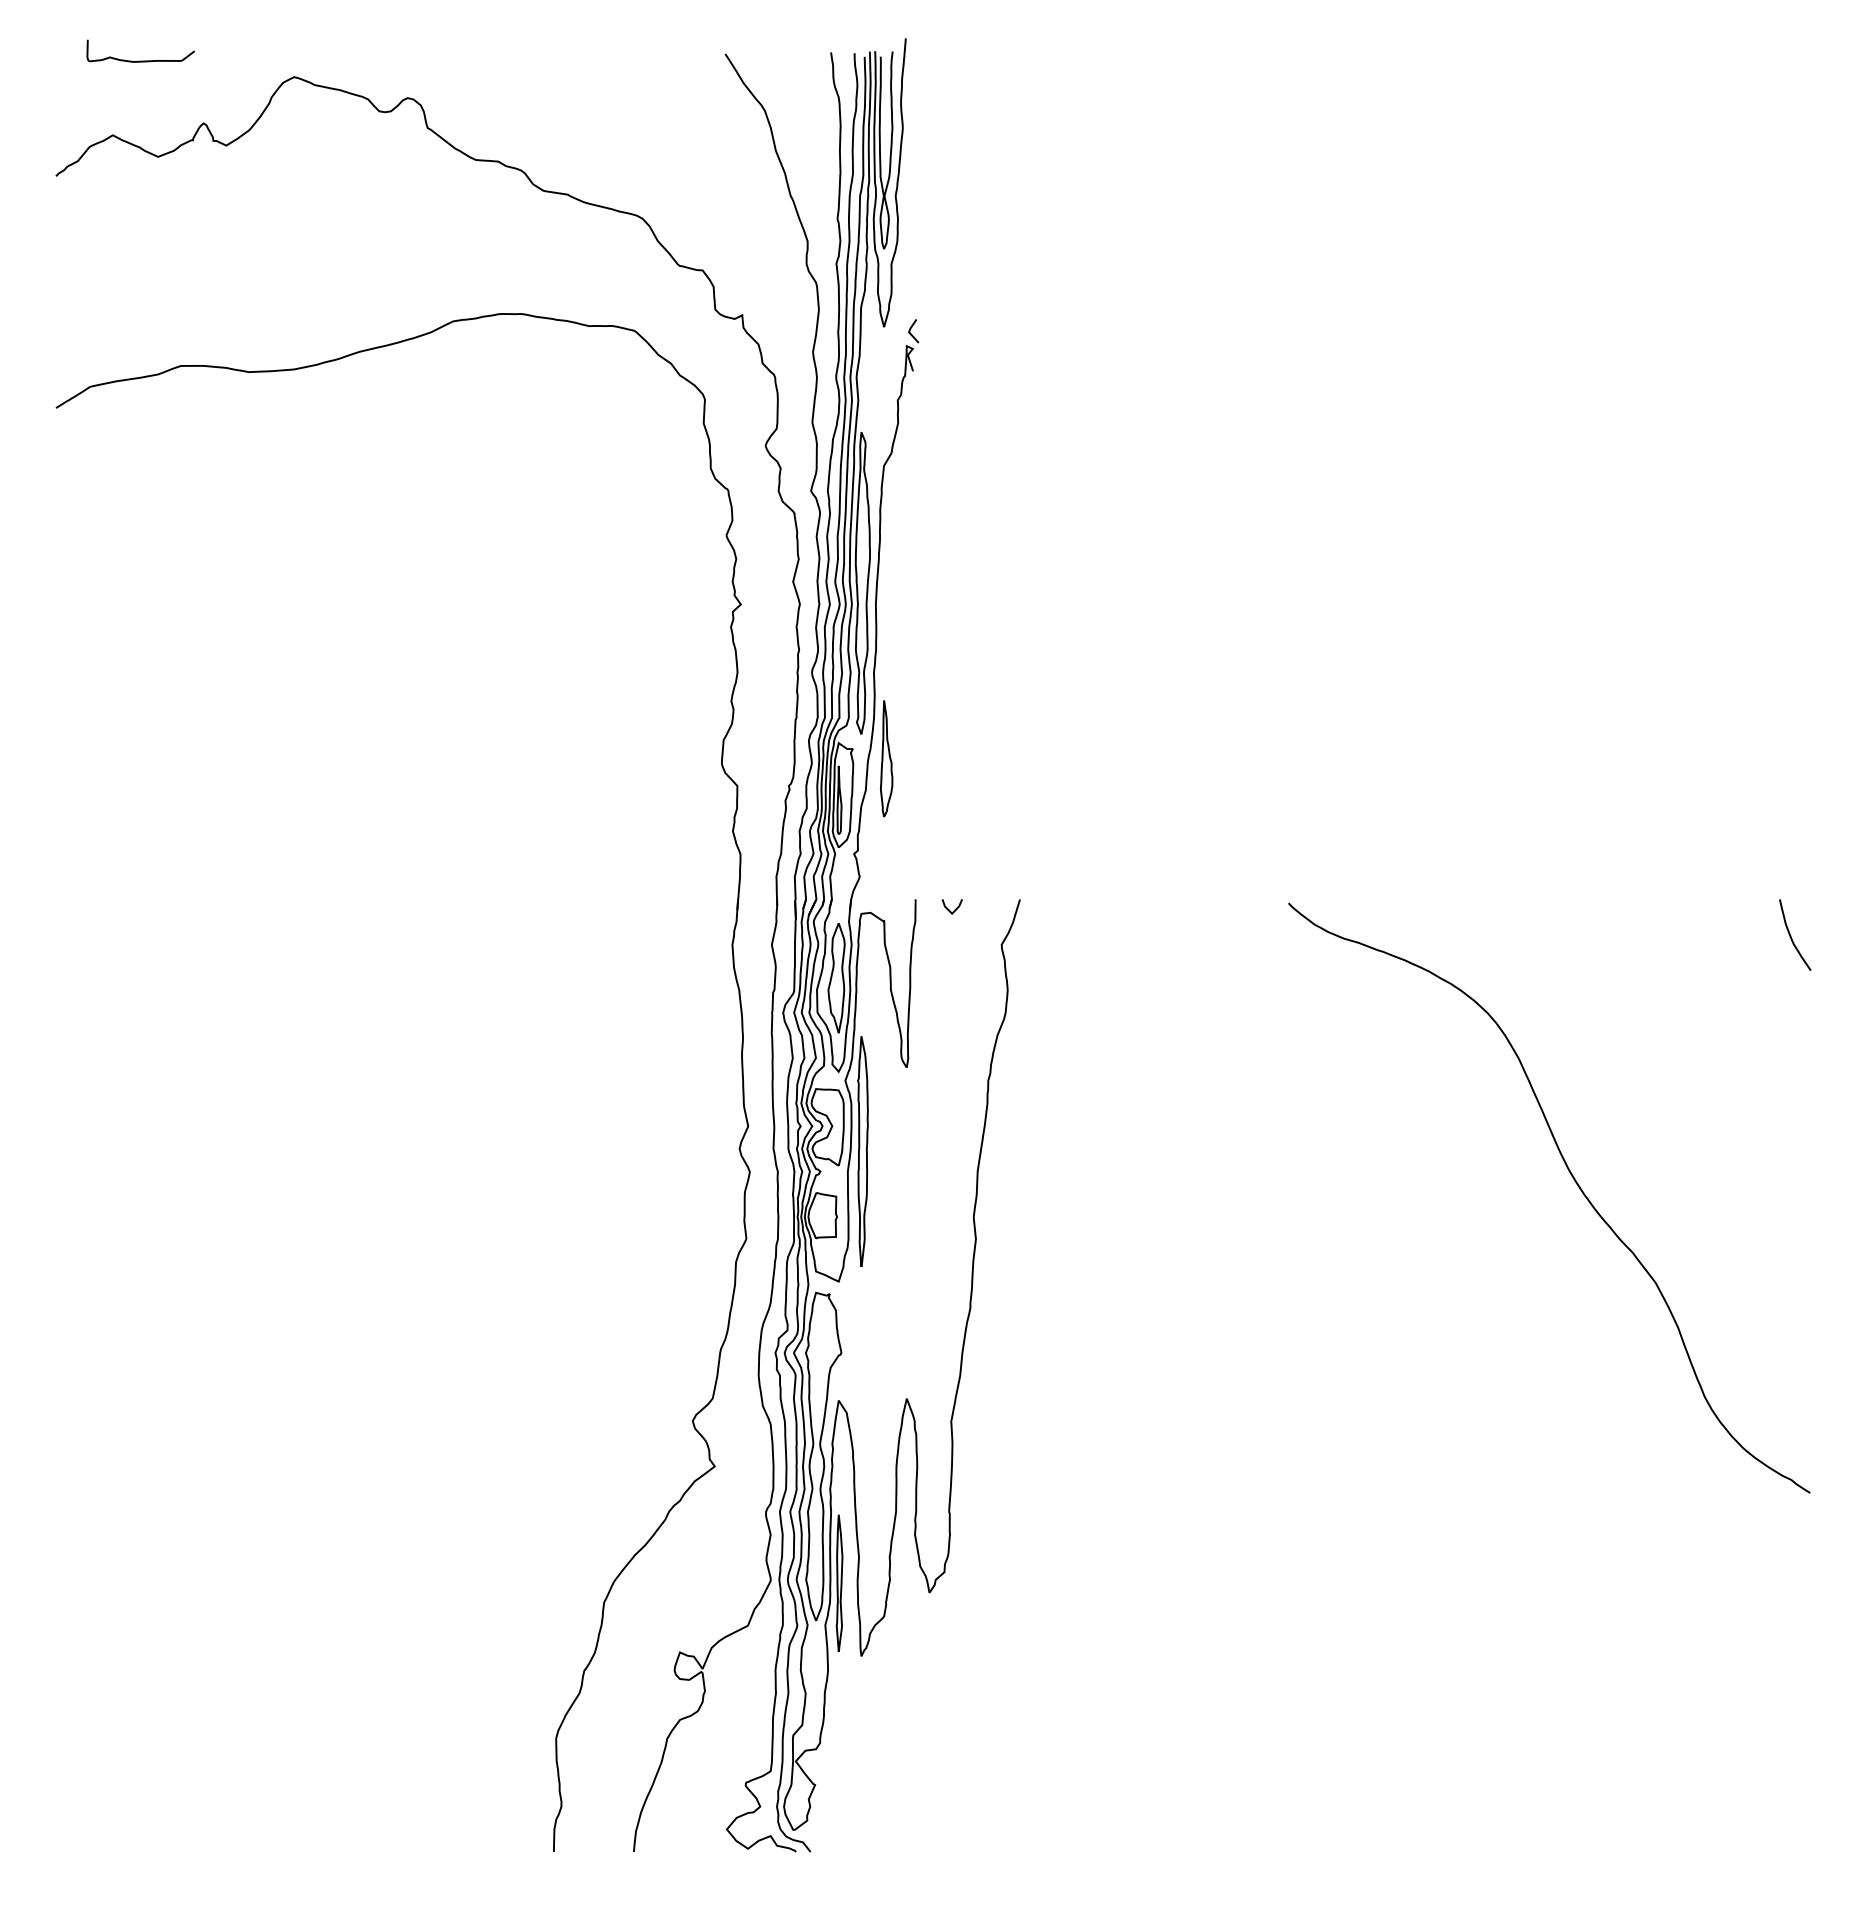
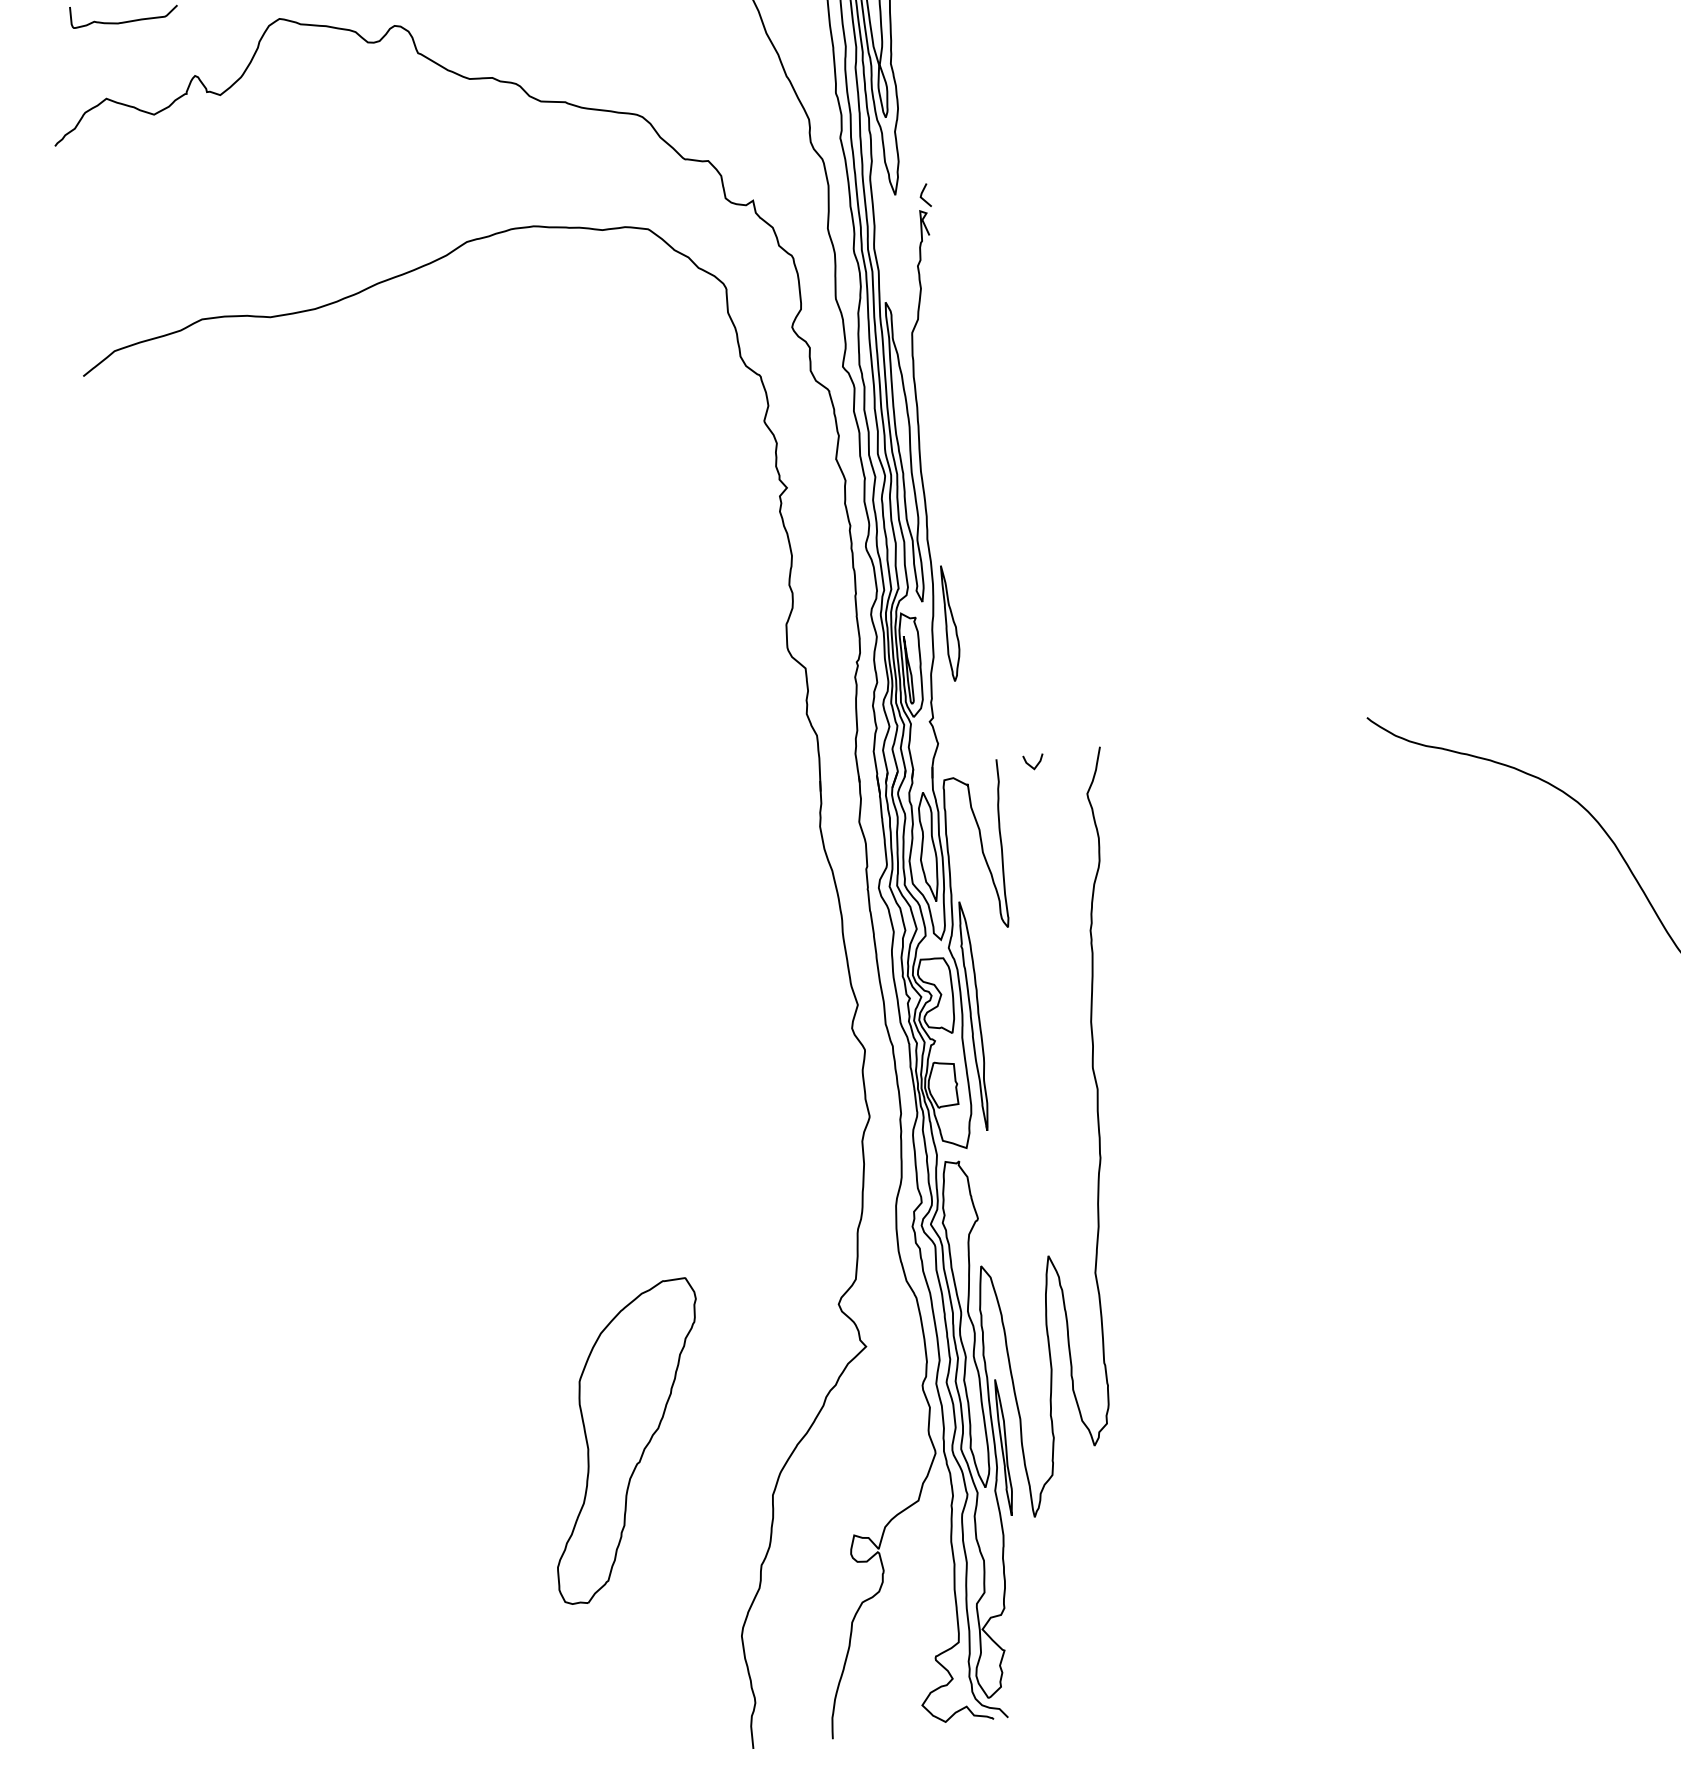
part: (465, 1531) -> (626, 1441), added

